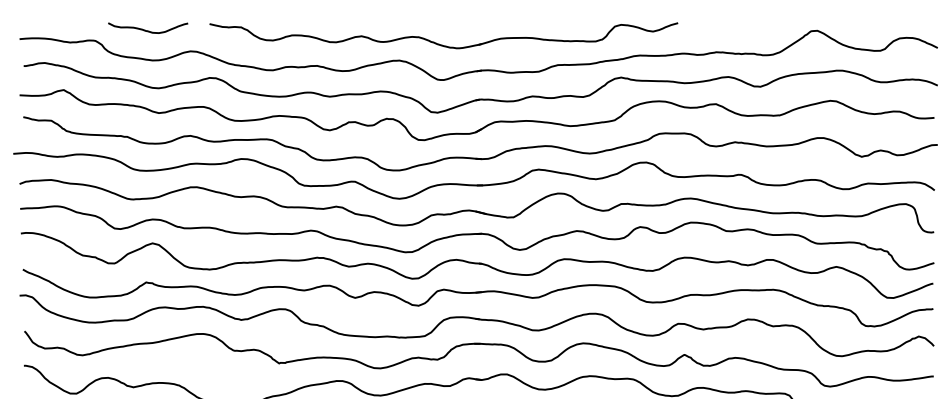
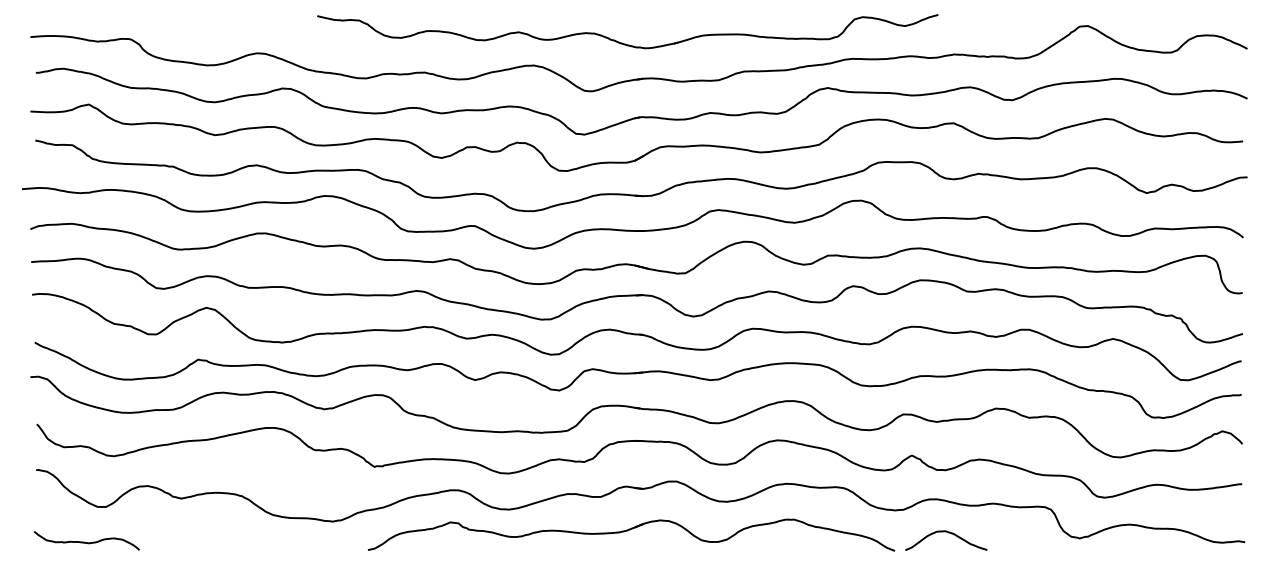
curve: (147, 30) -> (200, 25), removed
part: (439, 43) -> (622, 42), moved

